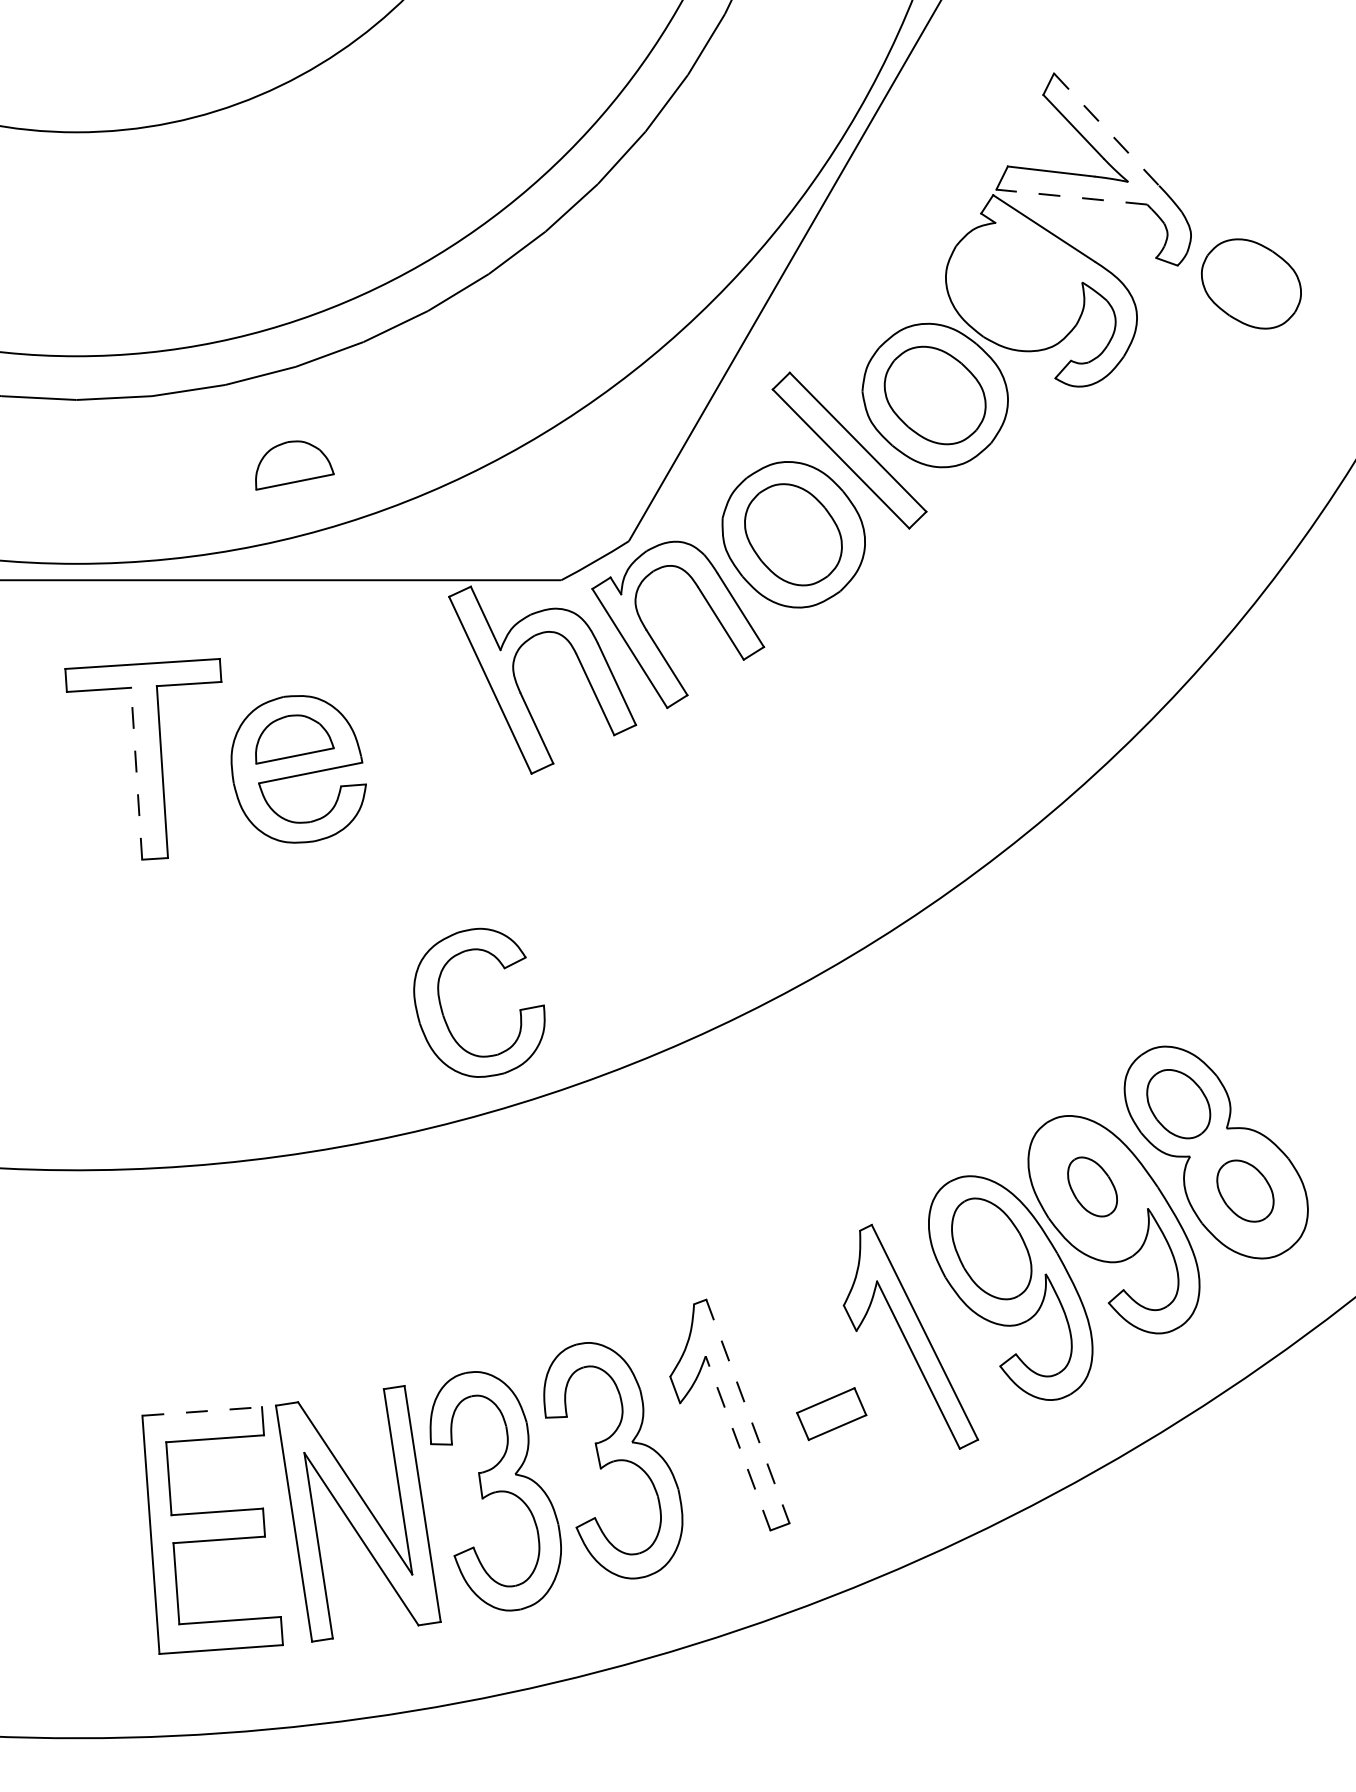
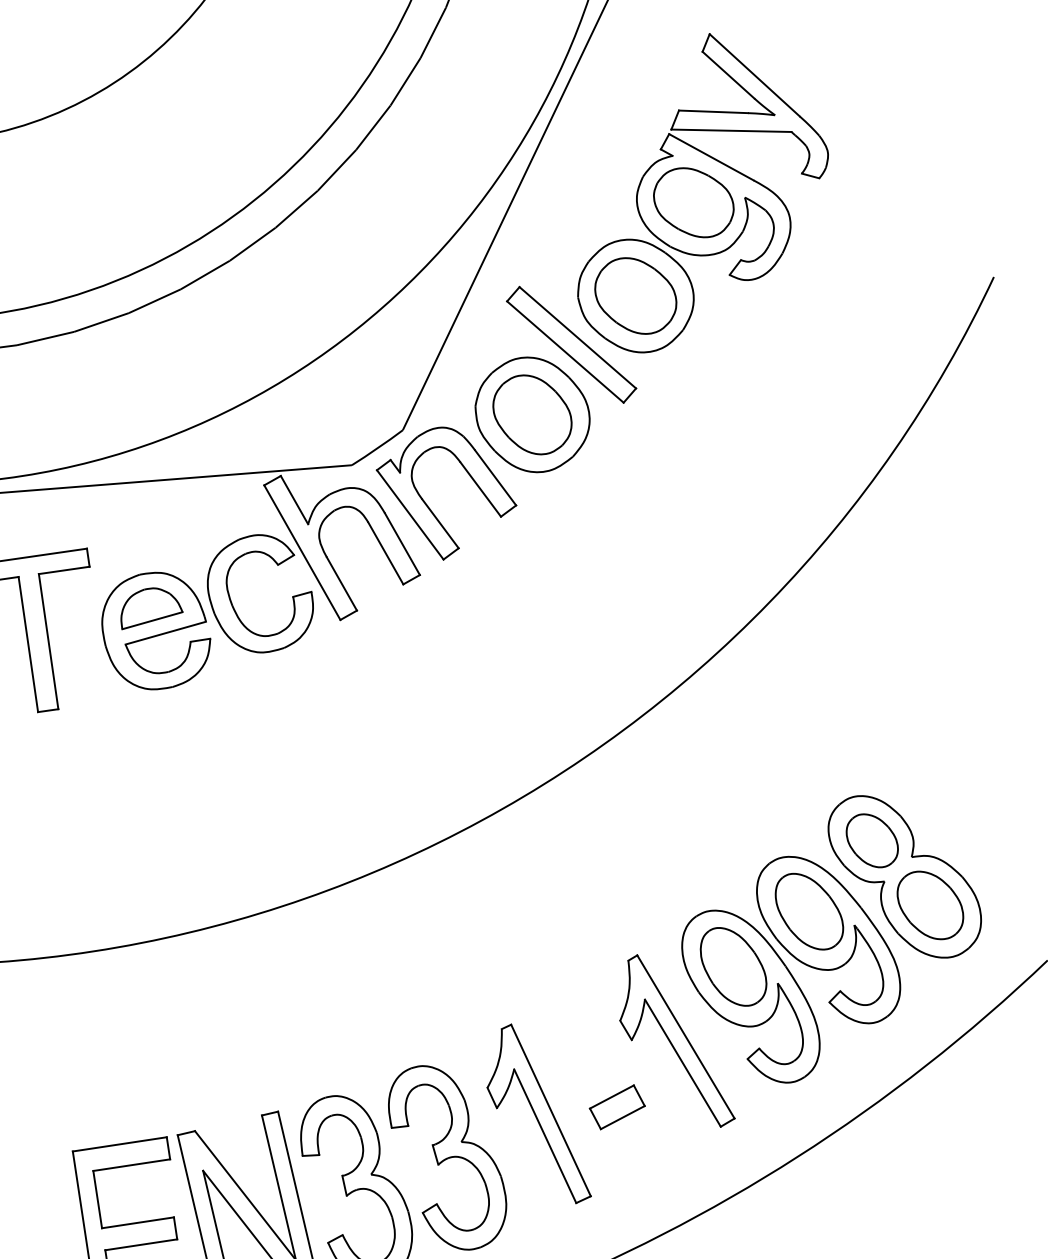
line: (1106, 129) -> (754, 75), dashed -> solid
line: (1071, 197) -> (731, 131), dashed -> solid
part: (1251, 283) -> (693, 202), moved
part: (294, 465) -> (133, 391), removed
line: (136, 773) -> (28, 644), dashed -> solid
part: (444, 1015) -> (233, 605), moved
part: (1092, 1186) -> (809, 911), size x1.67
part: (1245, 1190) -> (930, 904), size x1.43
line: (202, 1411) -> (120, 1144), dashed -> solid
line: (748, 1412) -> (551, 1111), dashed -> solid
line: (738, 1443) -> (545, 1136), dashed -> solid

